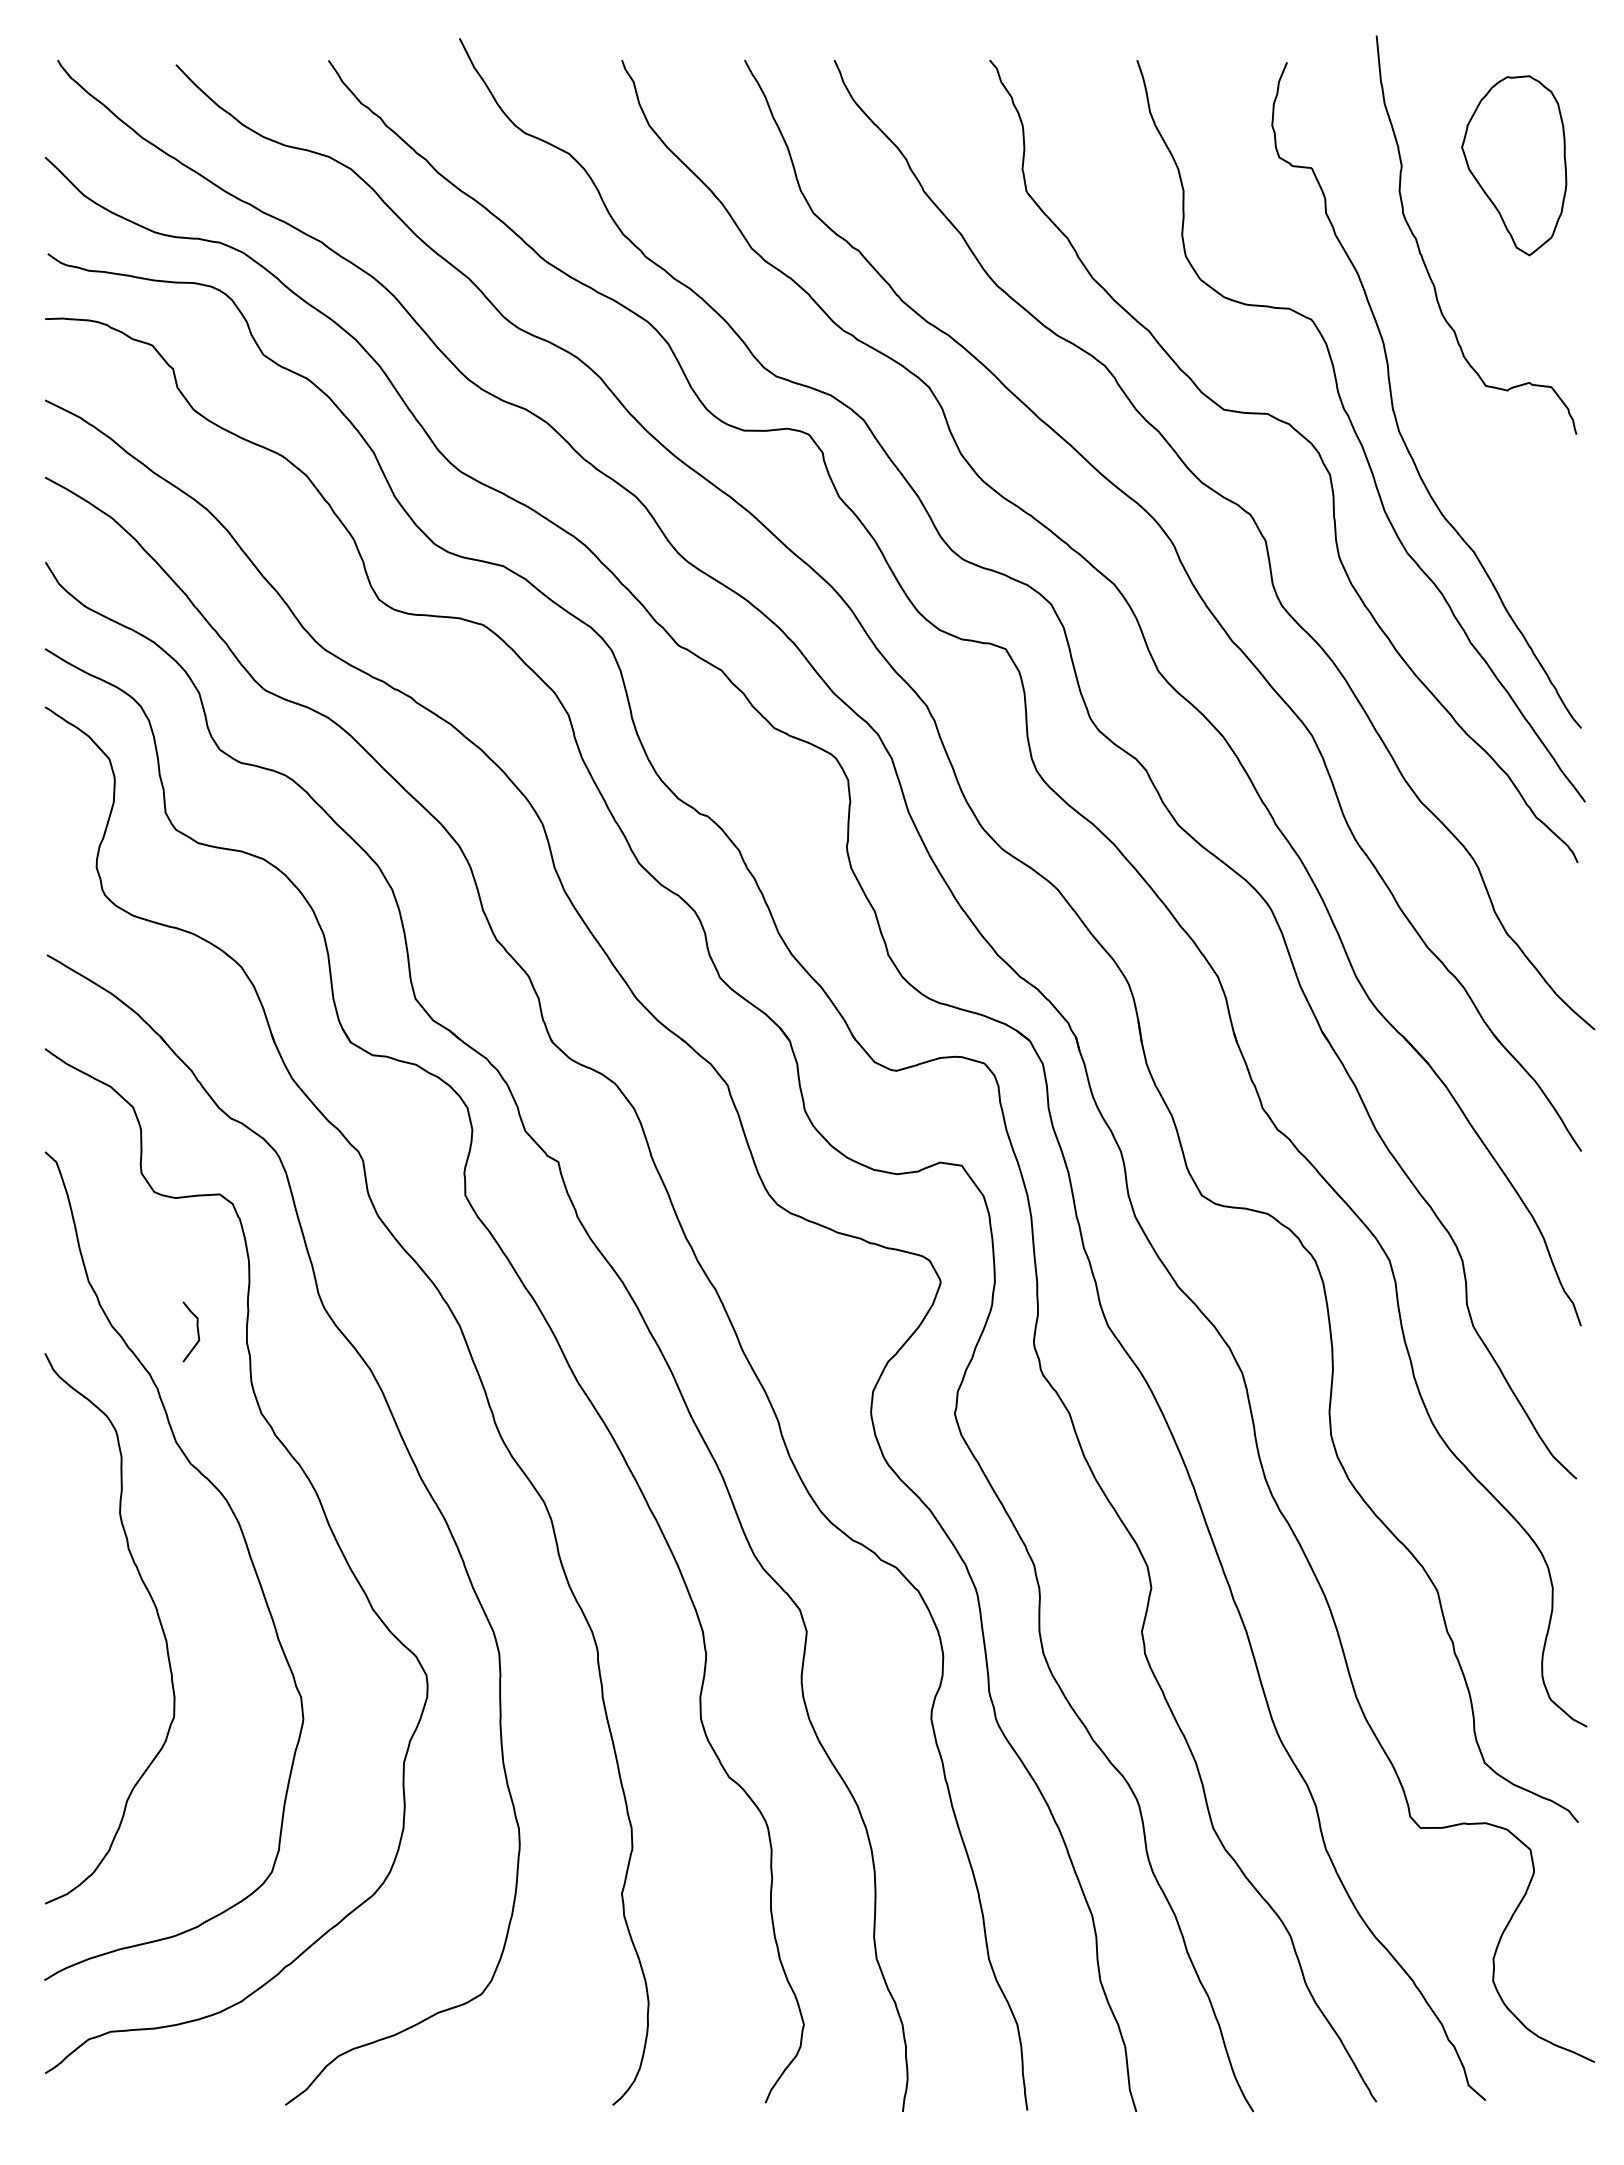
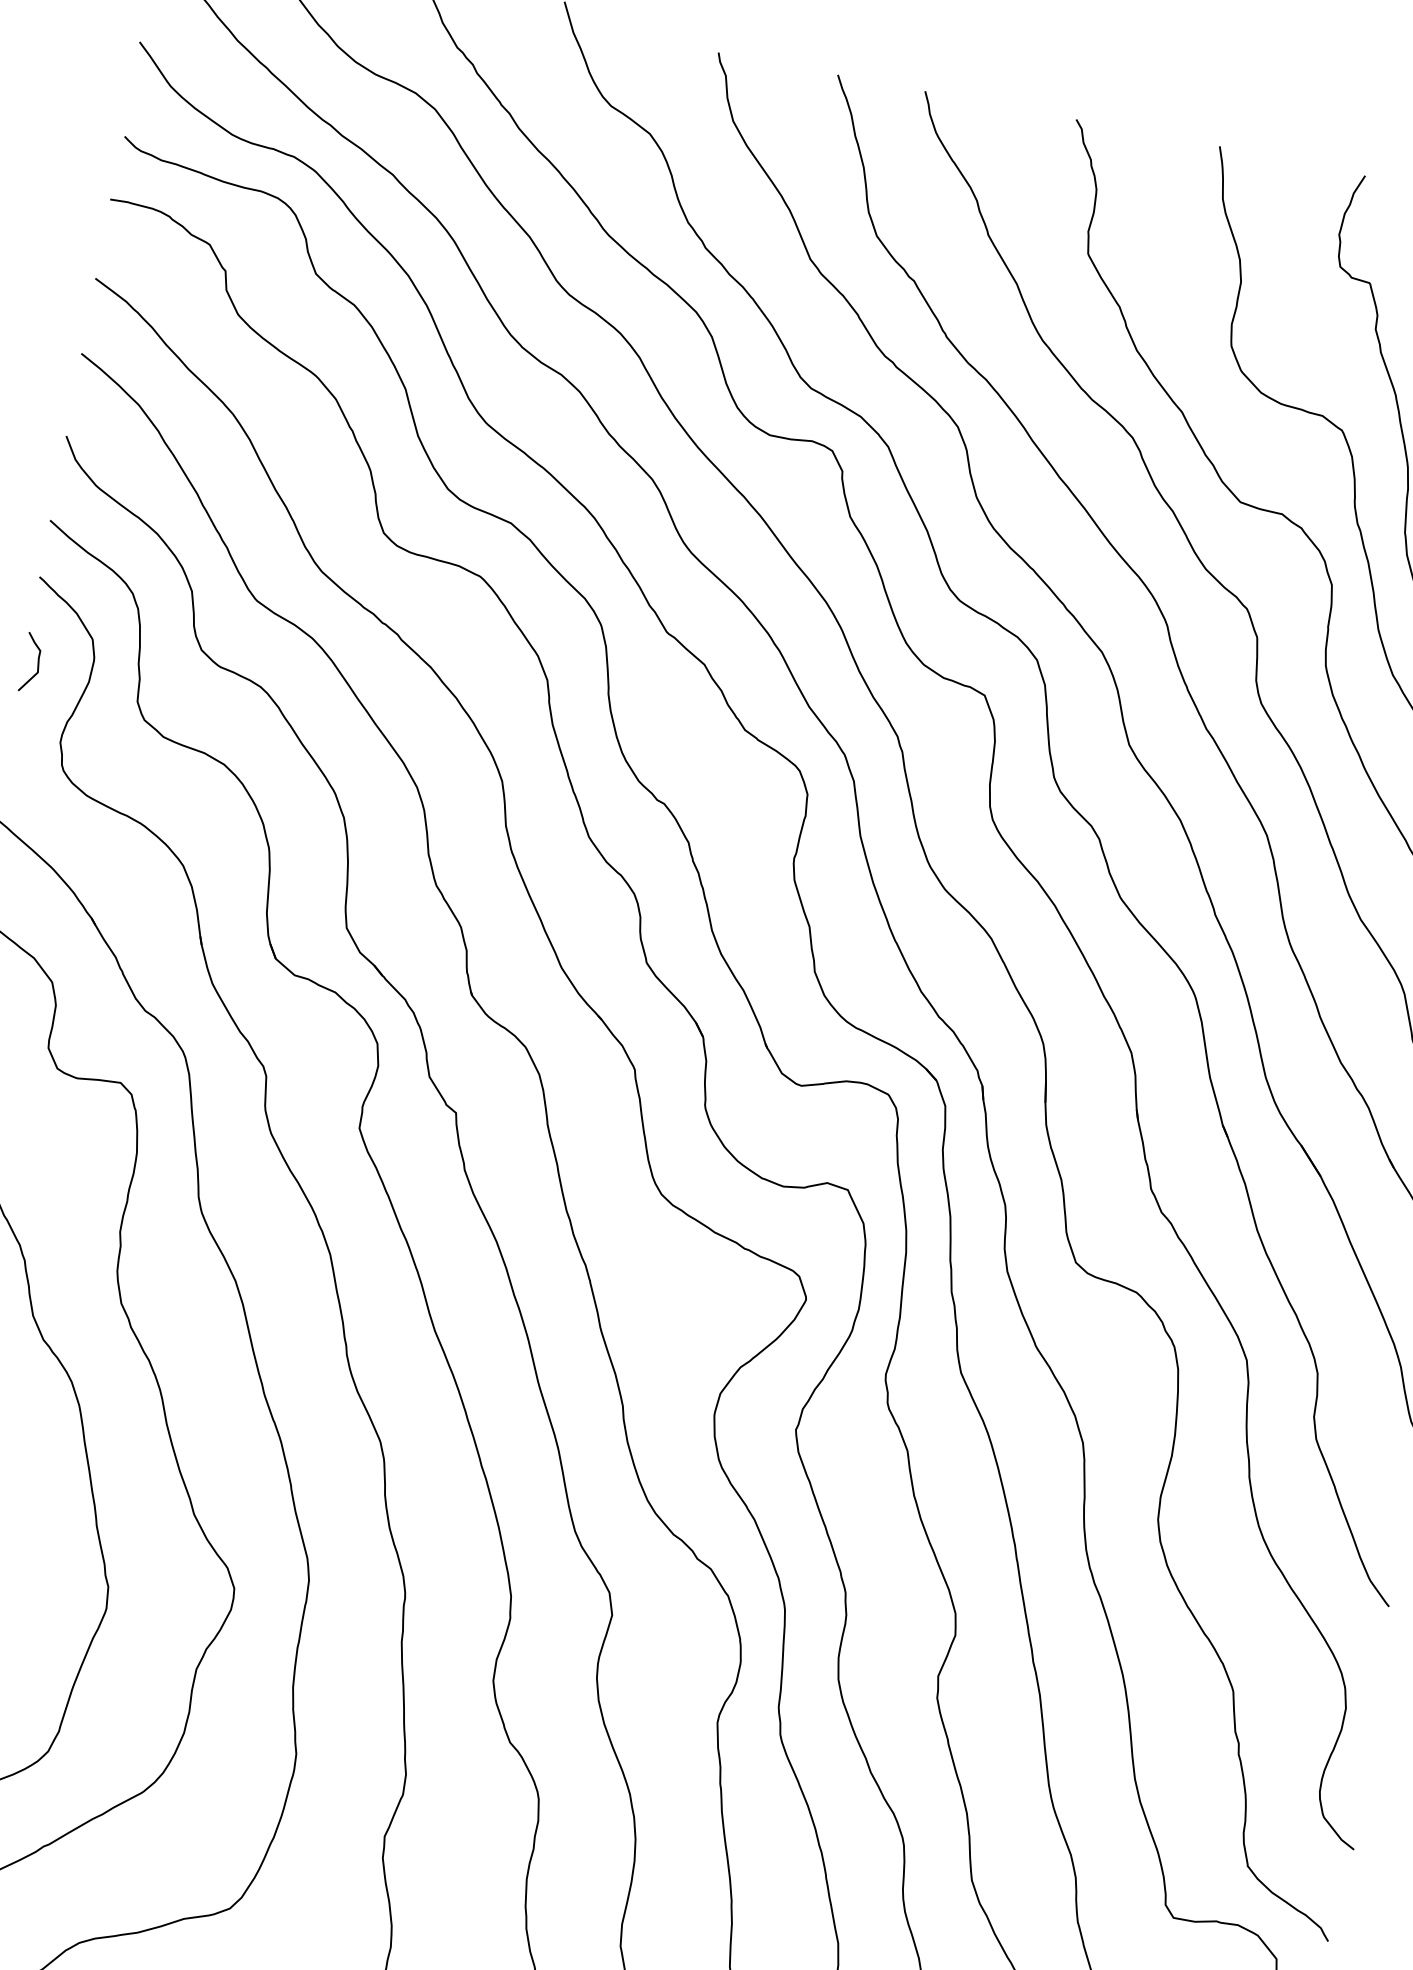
curve: (197, 1331) -> (37, 663), moved

